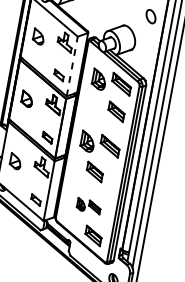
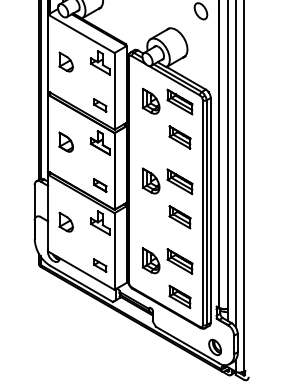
line: (72, 65) -> (114, 90), dashed -> solid
part: (94, 172) -> (179, 217), moved
part: (89, 205) -> (167, 260), size x1.67

